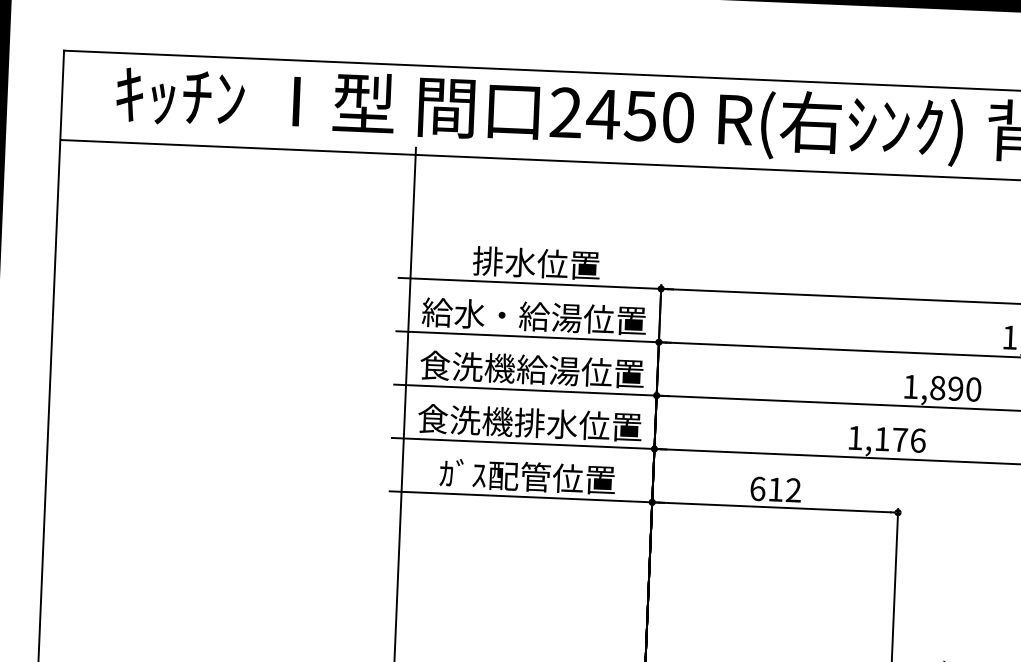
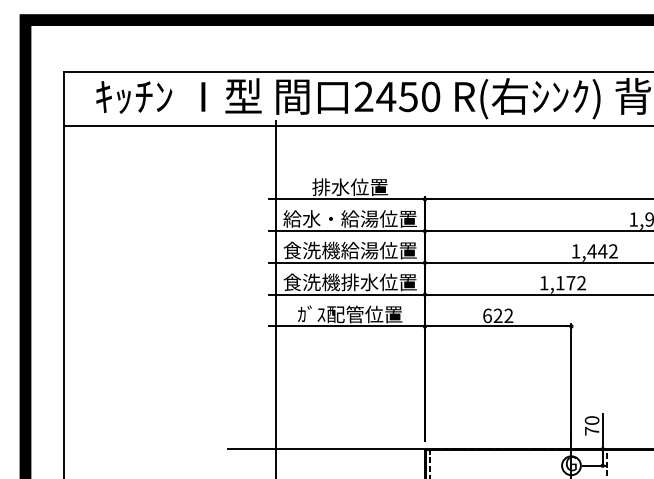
text: (955, 388) -> (602, 251), 1,890 -> 1,442
text: (917, 441) -> (581, 283), 1,176 -> 1,172
text: (774, 488) -> (497, 315), 612 -> 622

